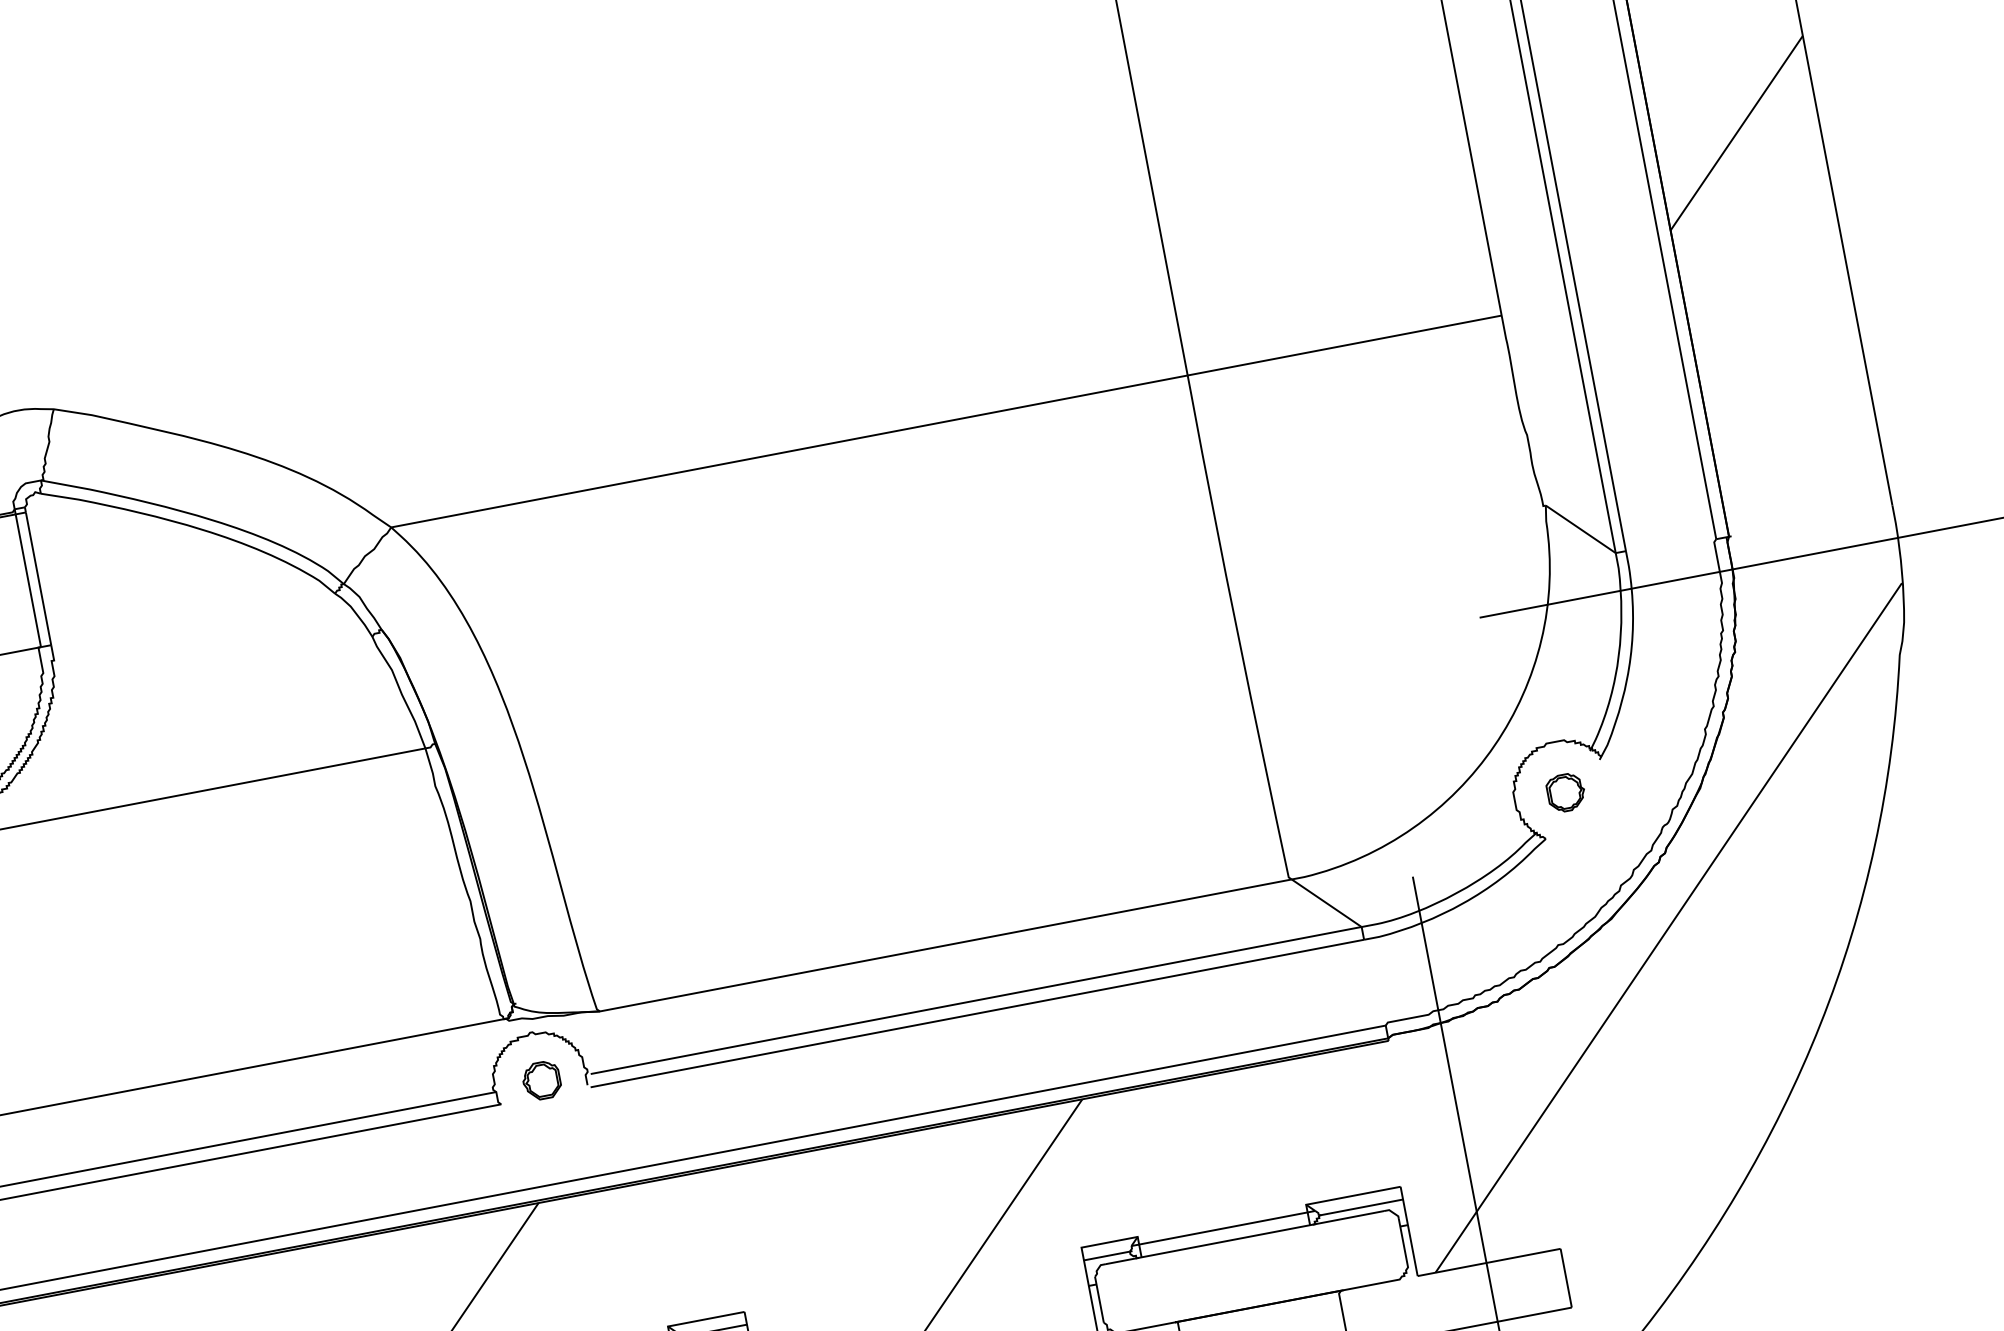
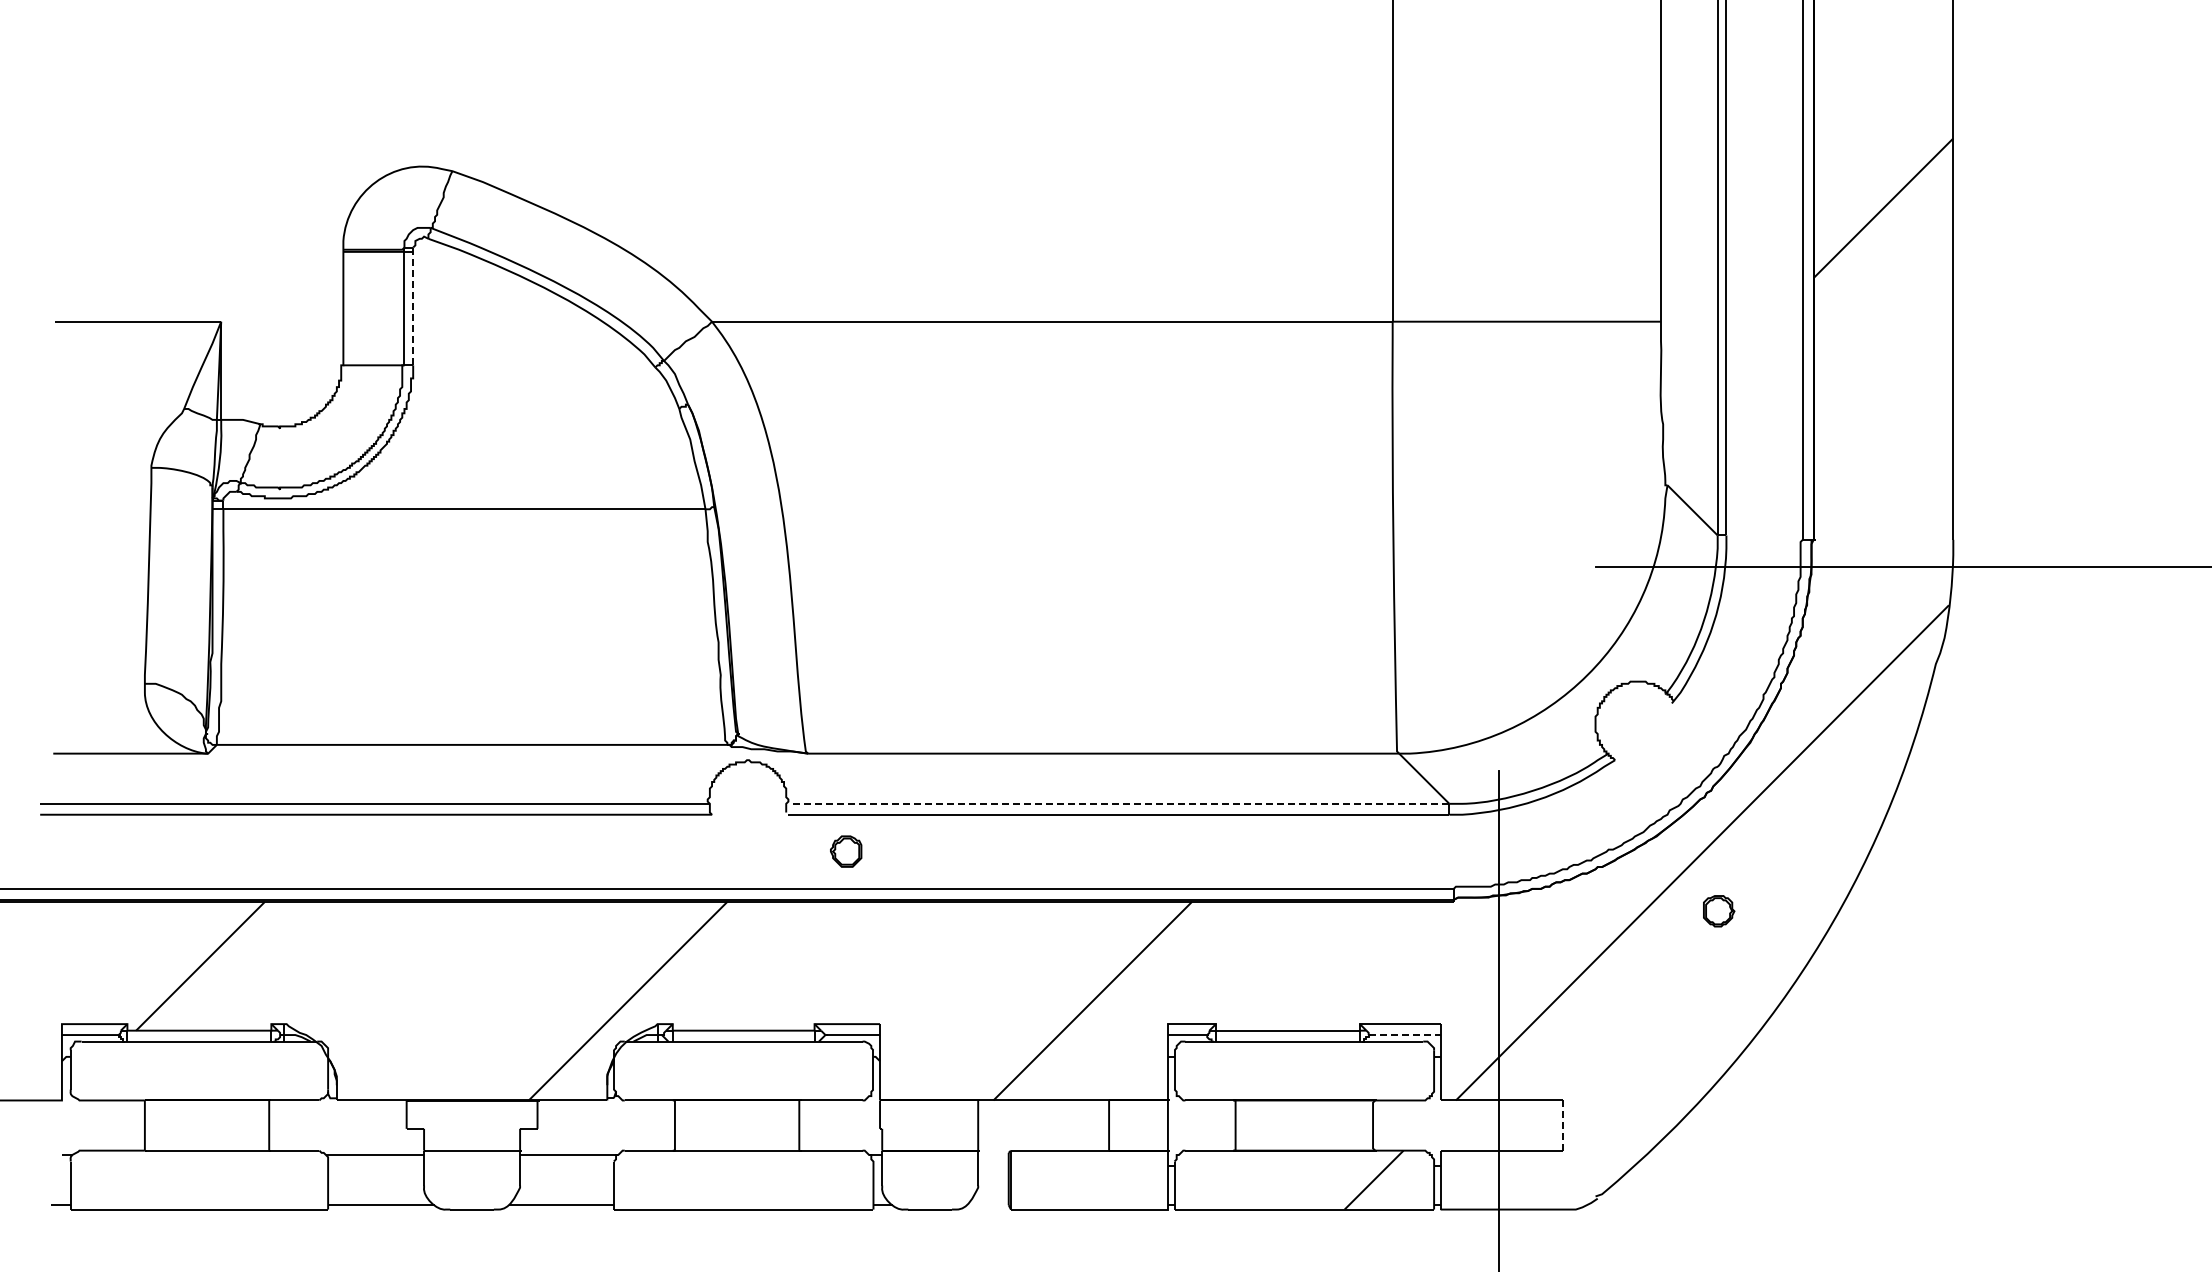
line: (38, 578) -> (413, 308), solid -> dashed
part: (1566, 792) -> (1719, 911), moved
line: (975, 1000) -> (1119, 803), solid -> dashed
part: (542, 1080) -> (846, 851), moved
line: (1360, 1208) -> (1404, 1035), solid -> dashed
line: (1565, 1278) -> (1562, 1125), solid -> dashed

